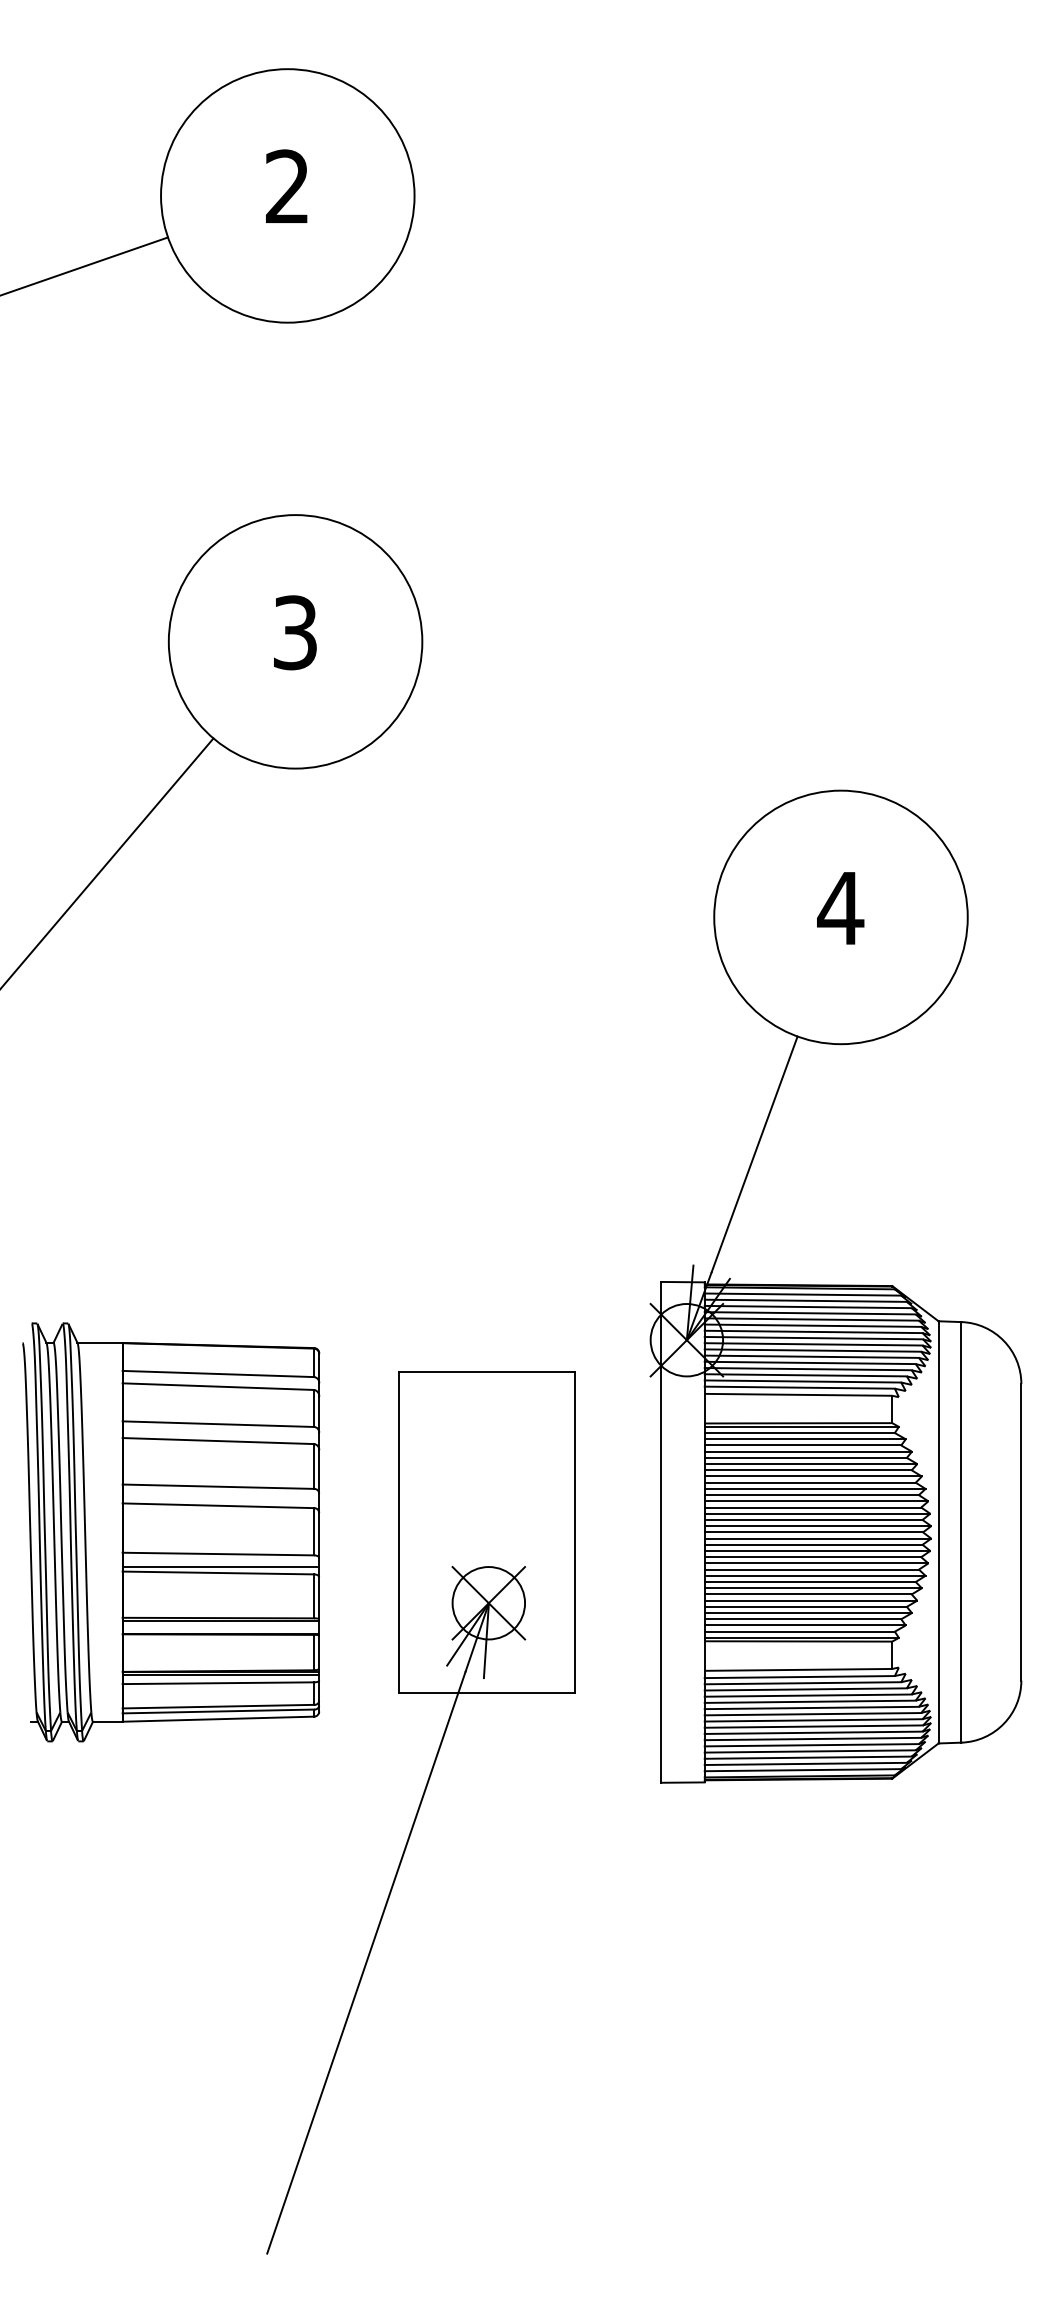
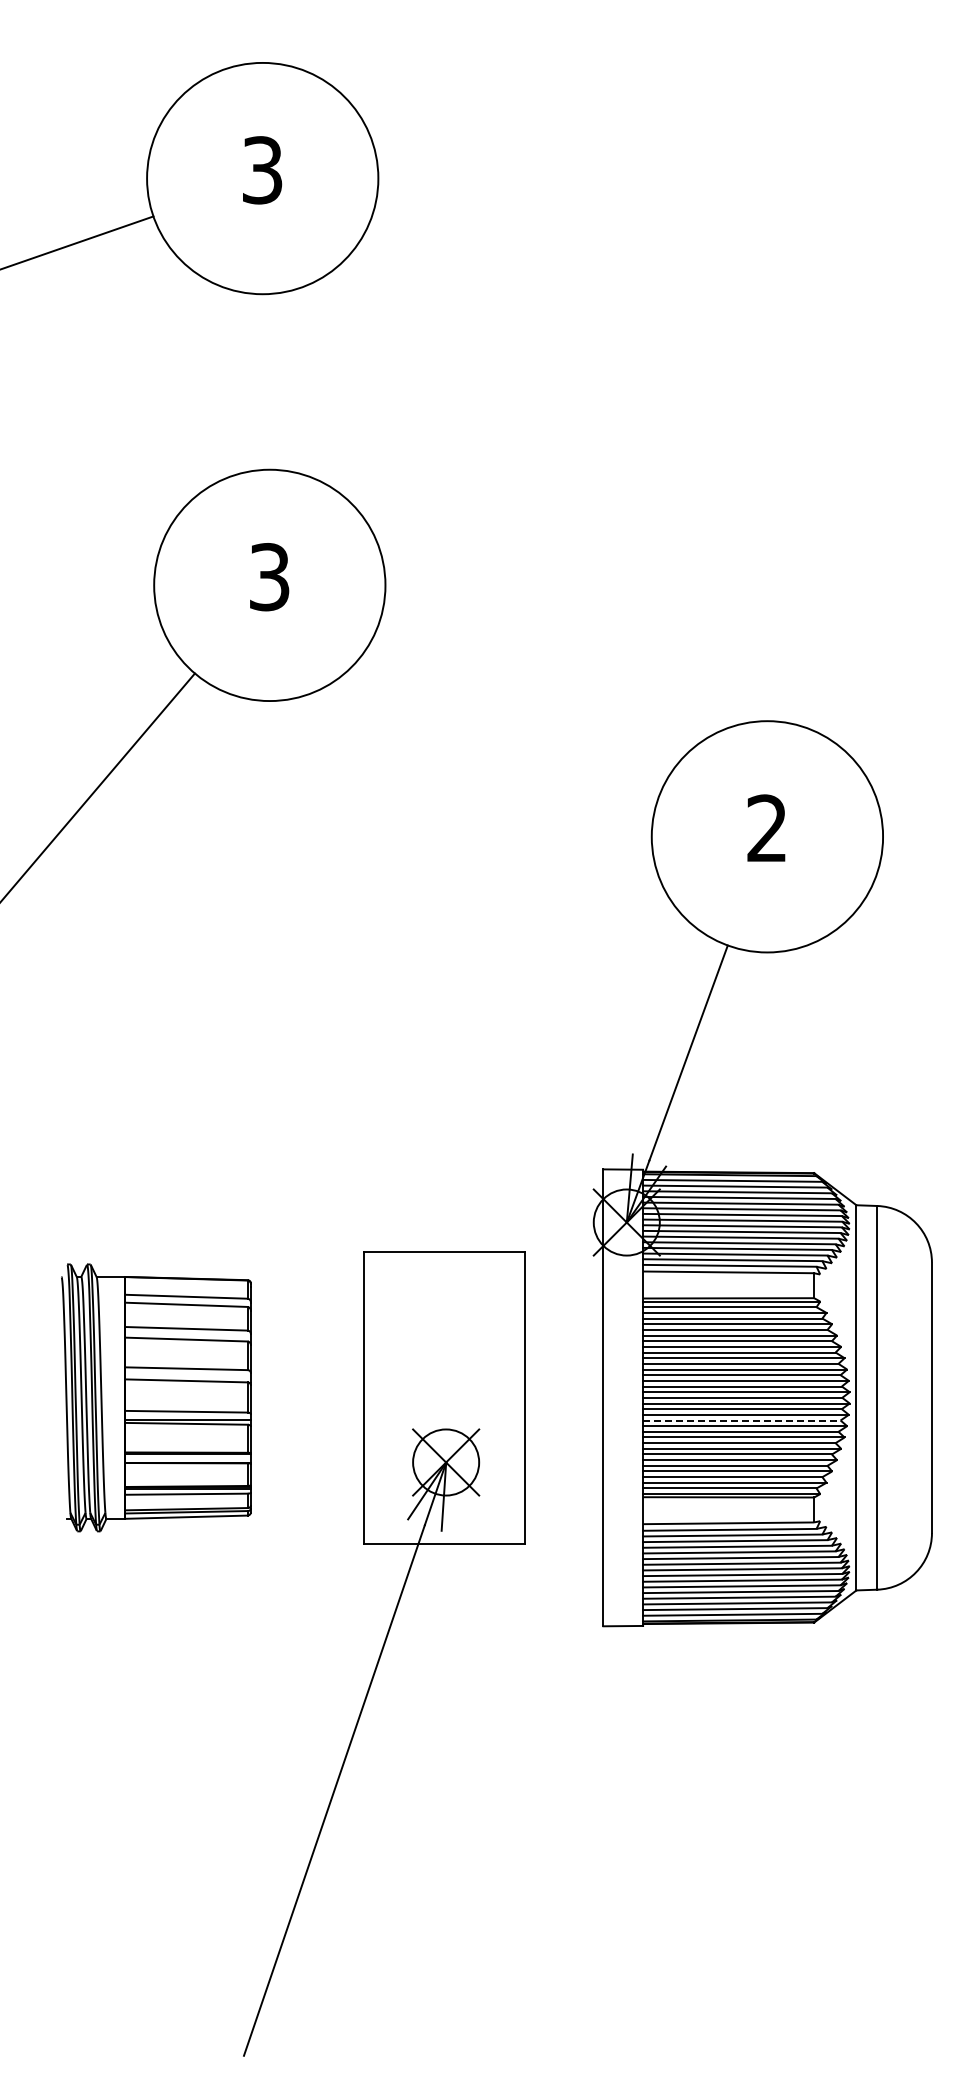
text: (287, 187) -> (262, 170), 2 -> 3
text: (839, 907) -> (766, 827), 4 -> 2
part: (171, 1531) -> (156, 1397), size x0.7
line: (812, 1557) -> (741, 1420), solid -> dashed

